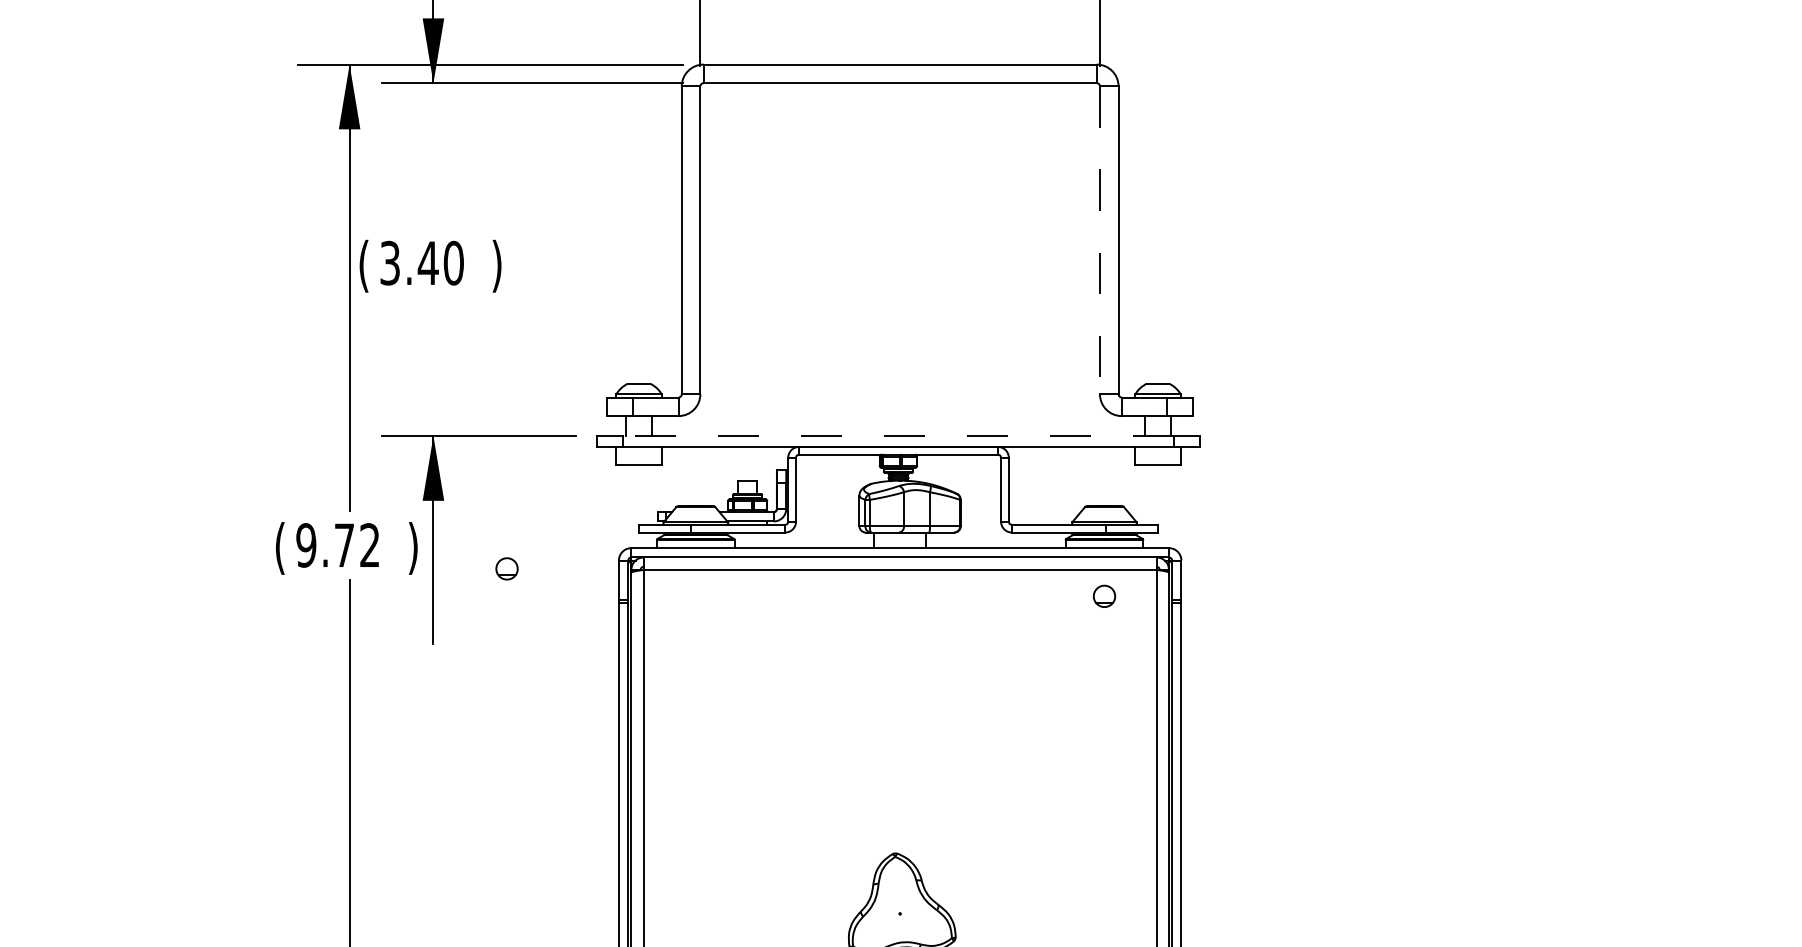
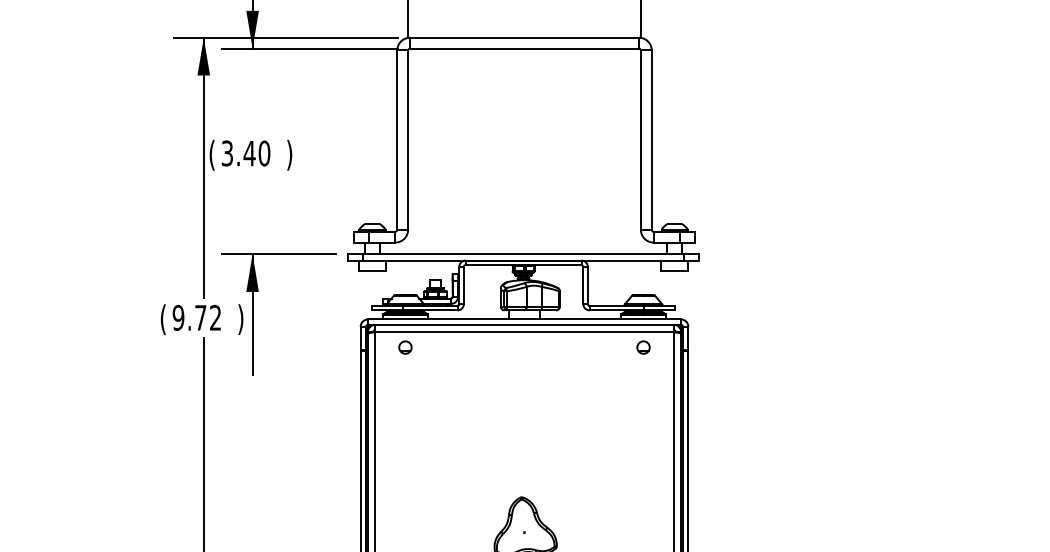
line: (1099, 240) -> (640, 140), dashed -> solid
line: (898, 436) -> (523, 254), dashed -> solid
circle: (507, 568) -> (405, 347), moved

